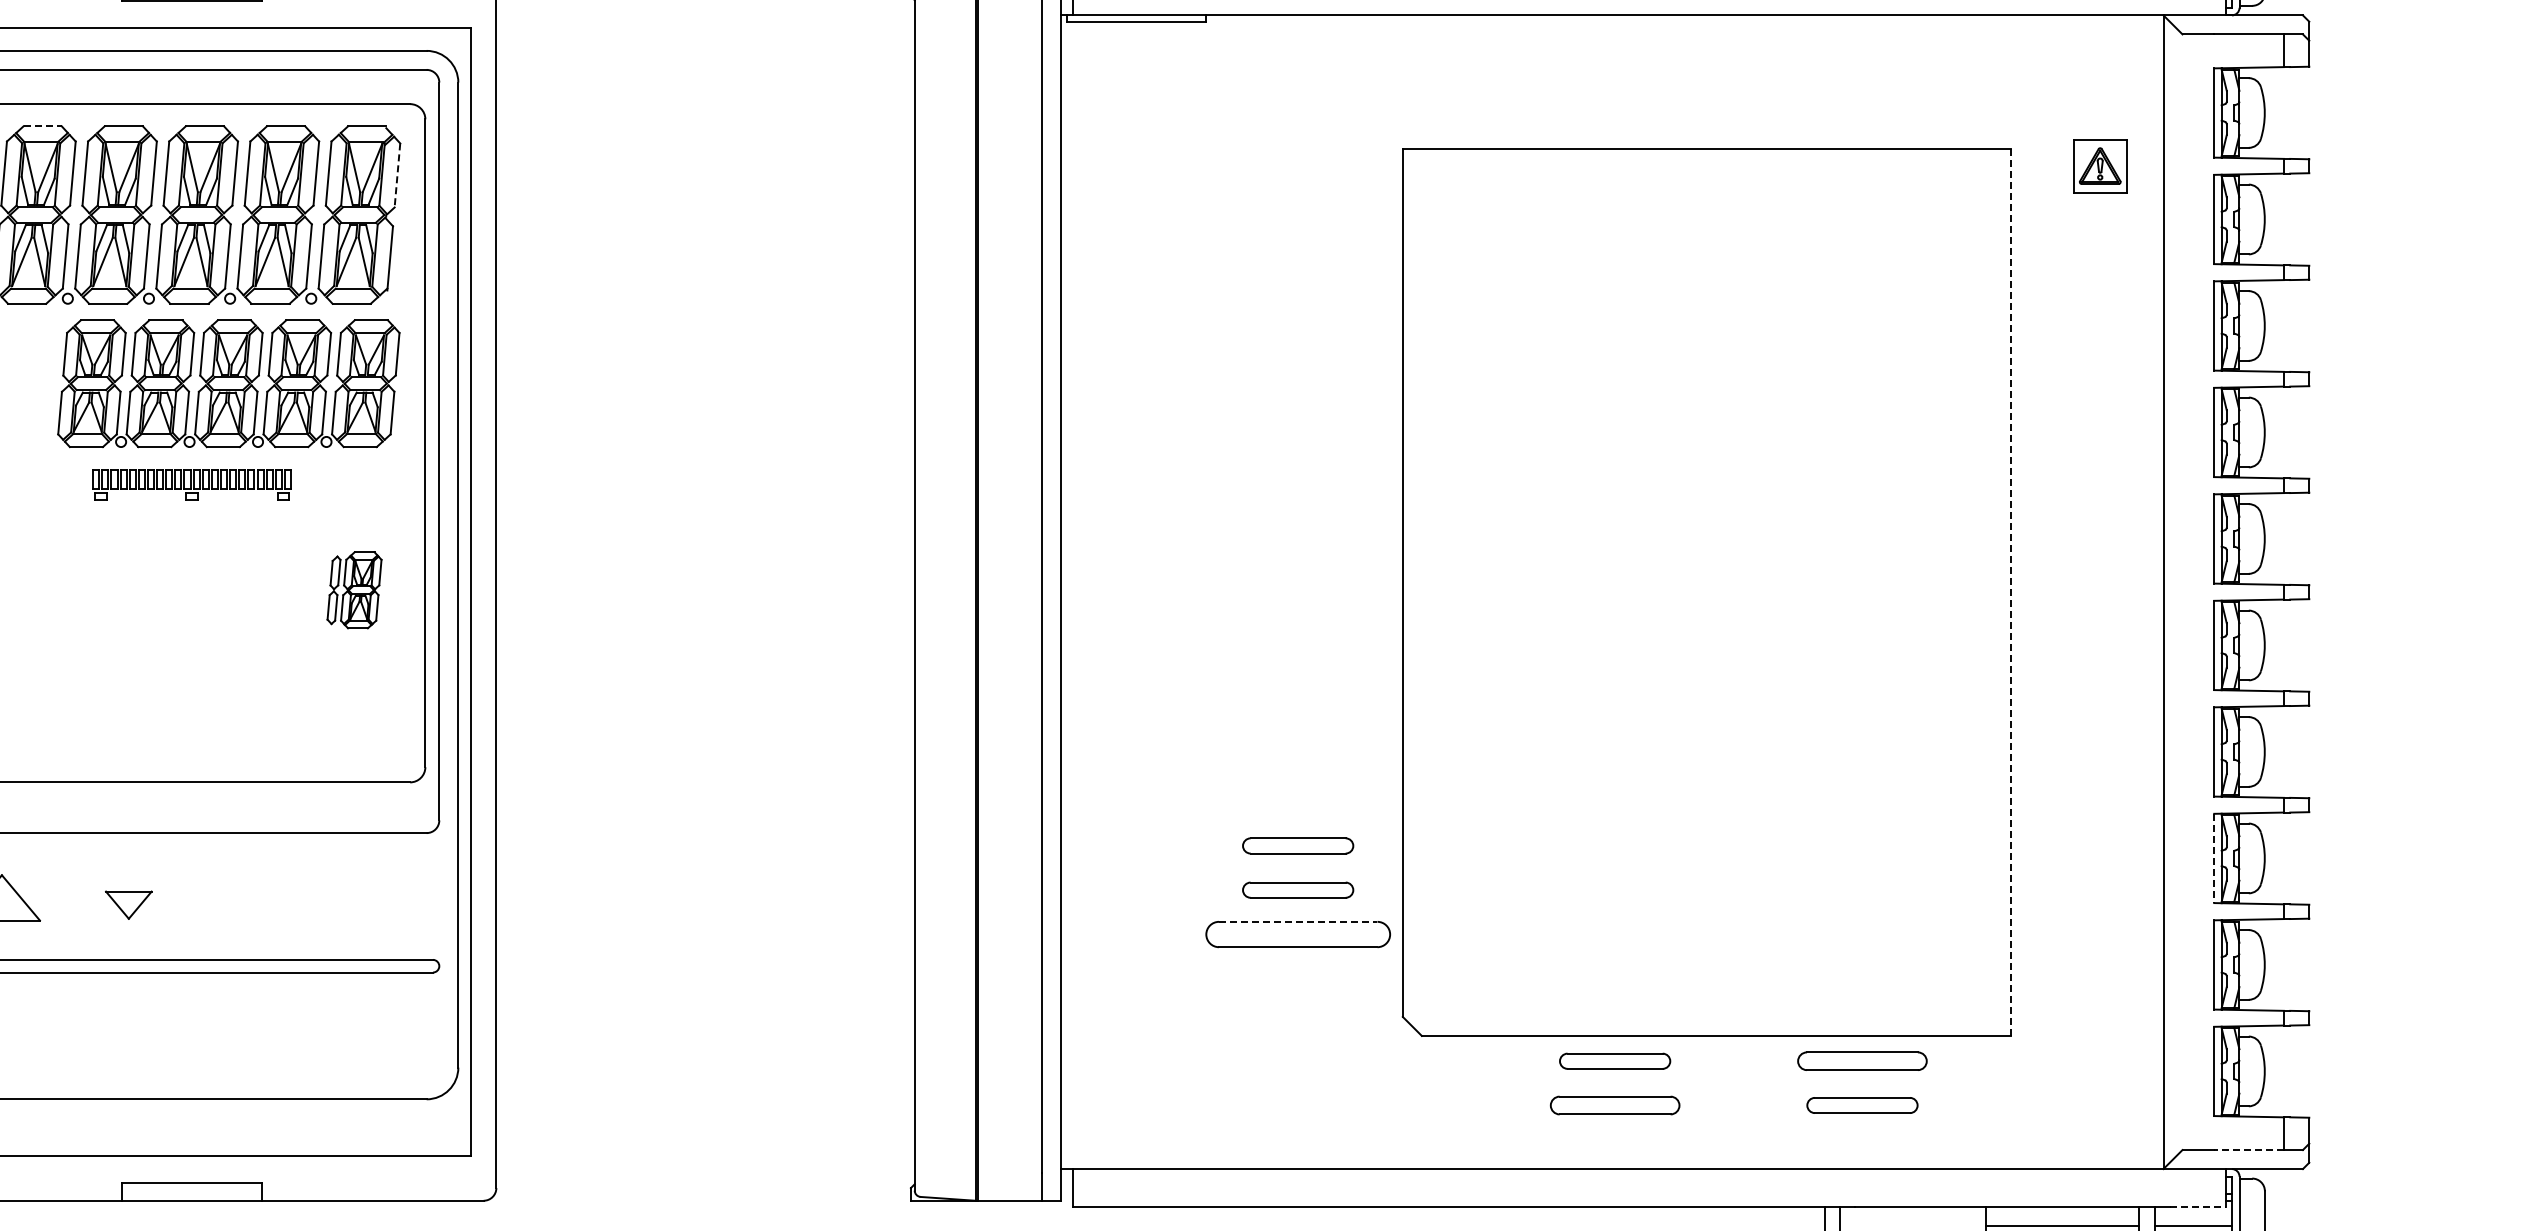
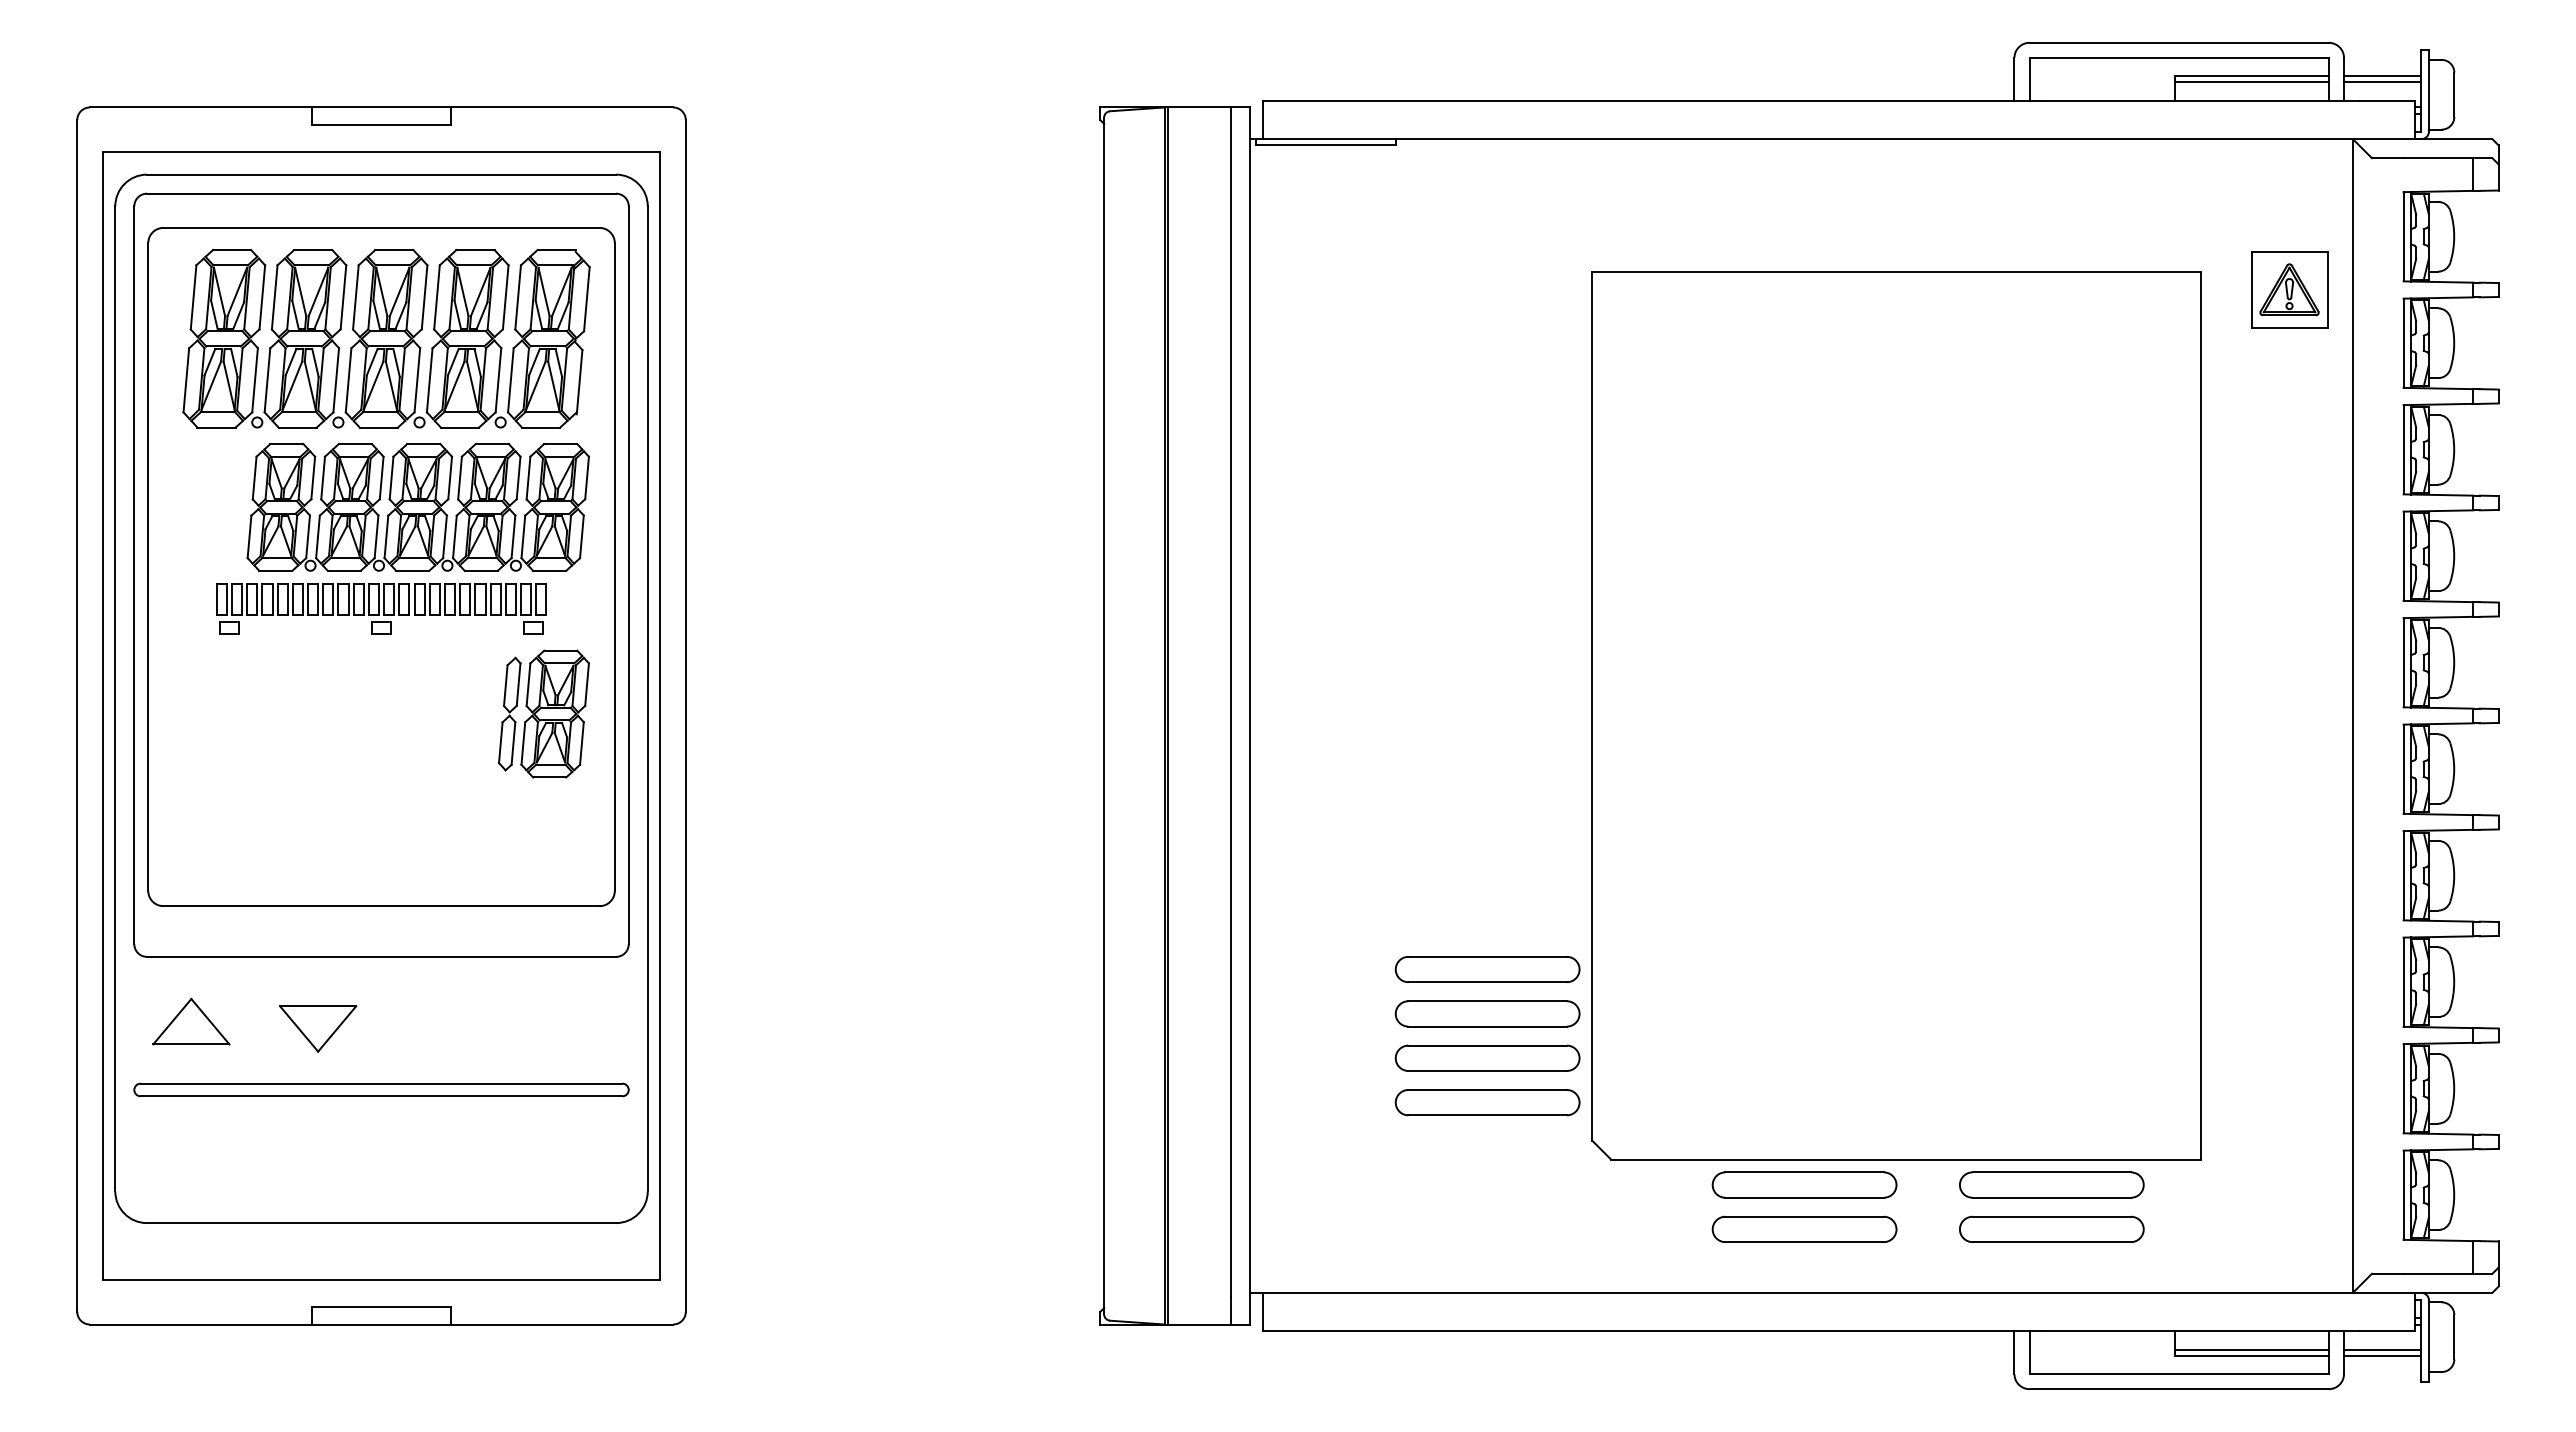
line: (43, 126) -> (232, 250), dashed -> solid
part: (2100, 165) -> (2289, 289), size x1.43
line: (397, 175) -> (586, 299), dashed -> solid
part: (192, 484) -> (381, 608), size x1.67
part: (354, 589) -> (543, 713), size x1.67
line: (2011, 592) -> (2200, 716), dashed -> solid
part: (1298, 845) -> (1487, 969), size x1.67
line: (2214, 858) -> (2403, 982), dashed -> solid
part: (1298, 889) -> (1487, 1013), size x1.67
part: (129, 904) -> (318, 1028), size x1.67
line: (1299, 921) -> (1488, 1045), dashed -> solid
part: (1298, 978) -> (1487, 1102), added
part: (1615, 1060) -> (1804, 1184), size x1.67
part: (1862, 1060) -> (2051, 1184), size x1.43
part: (1615, 1104) -> (1804, 1228), size x1.43
part: (1862, 1104) -> (2051, 1228), size x1.67
line: (2249, 1149) -> (2438, 1273), dashed -> solid
line: (2198, 1206) -> (2387, 1330), dashed -> solid

